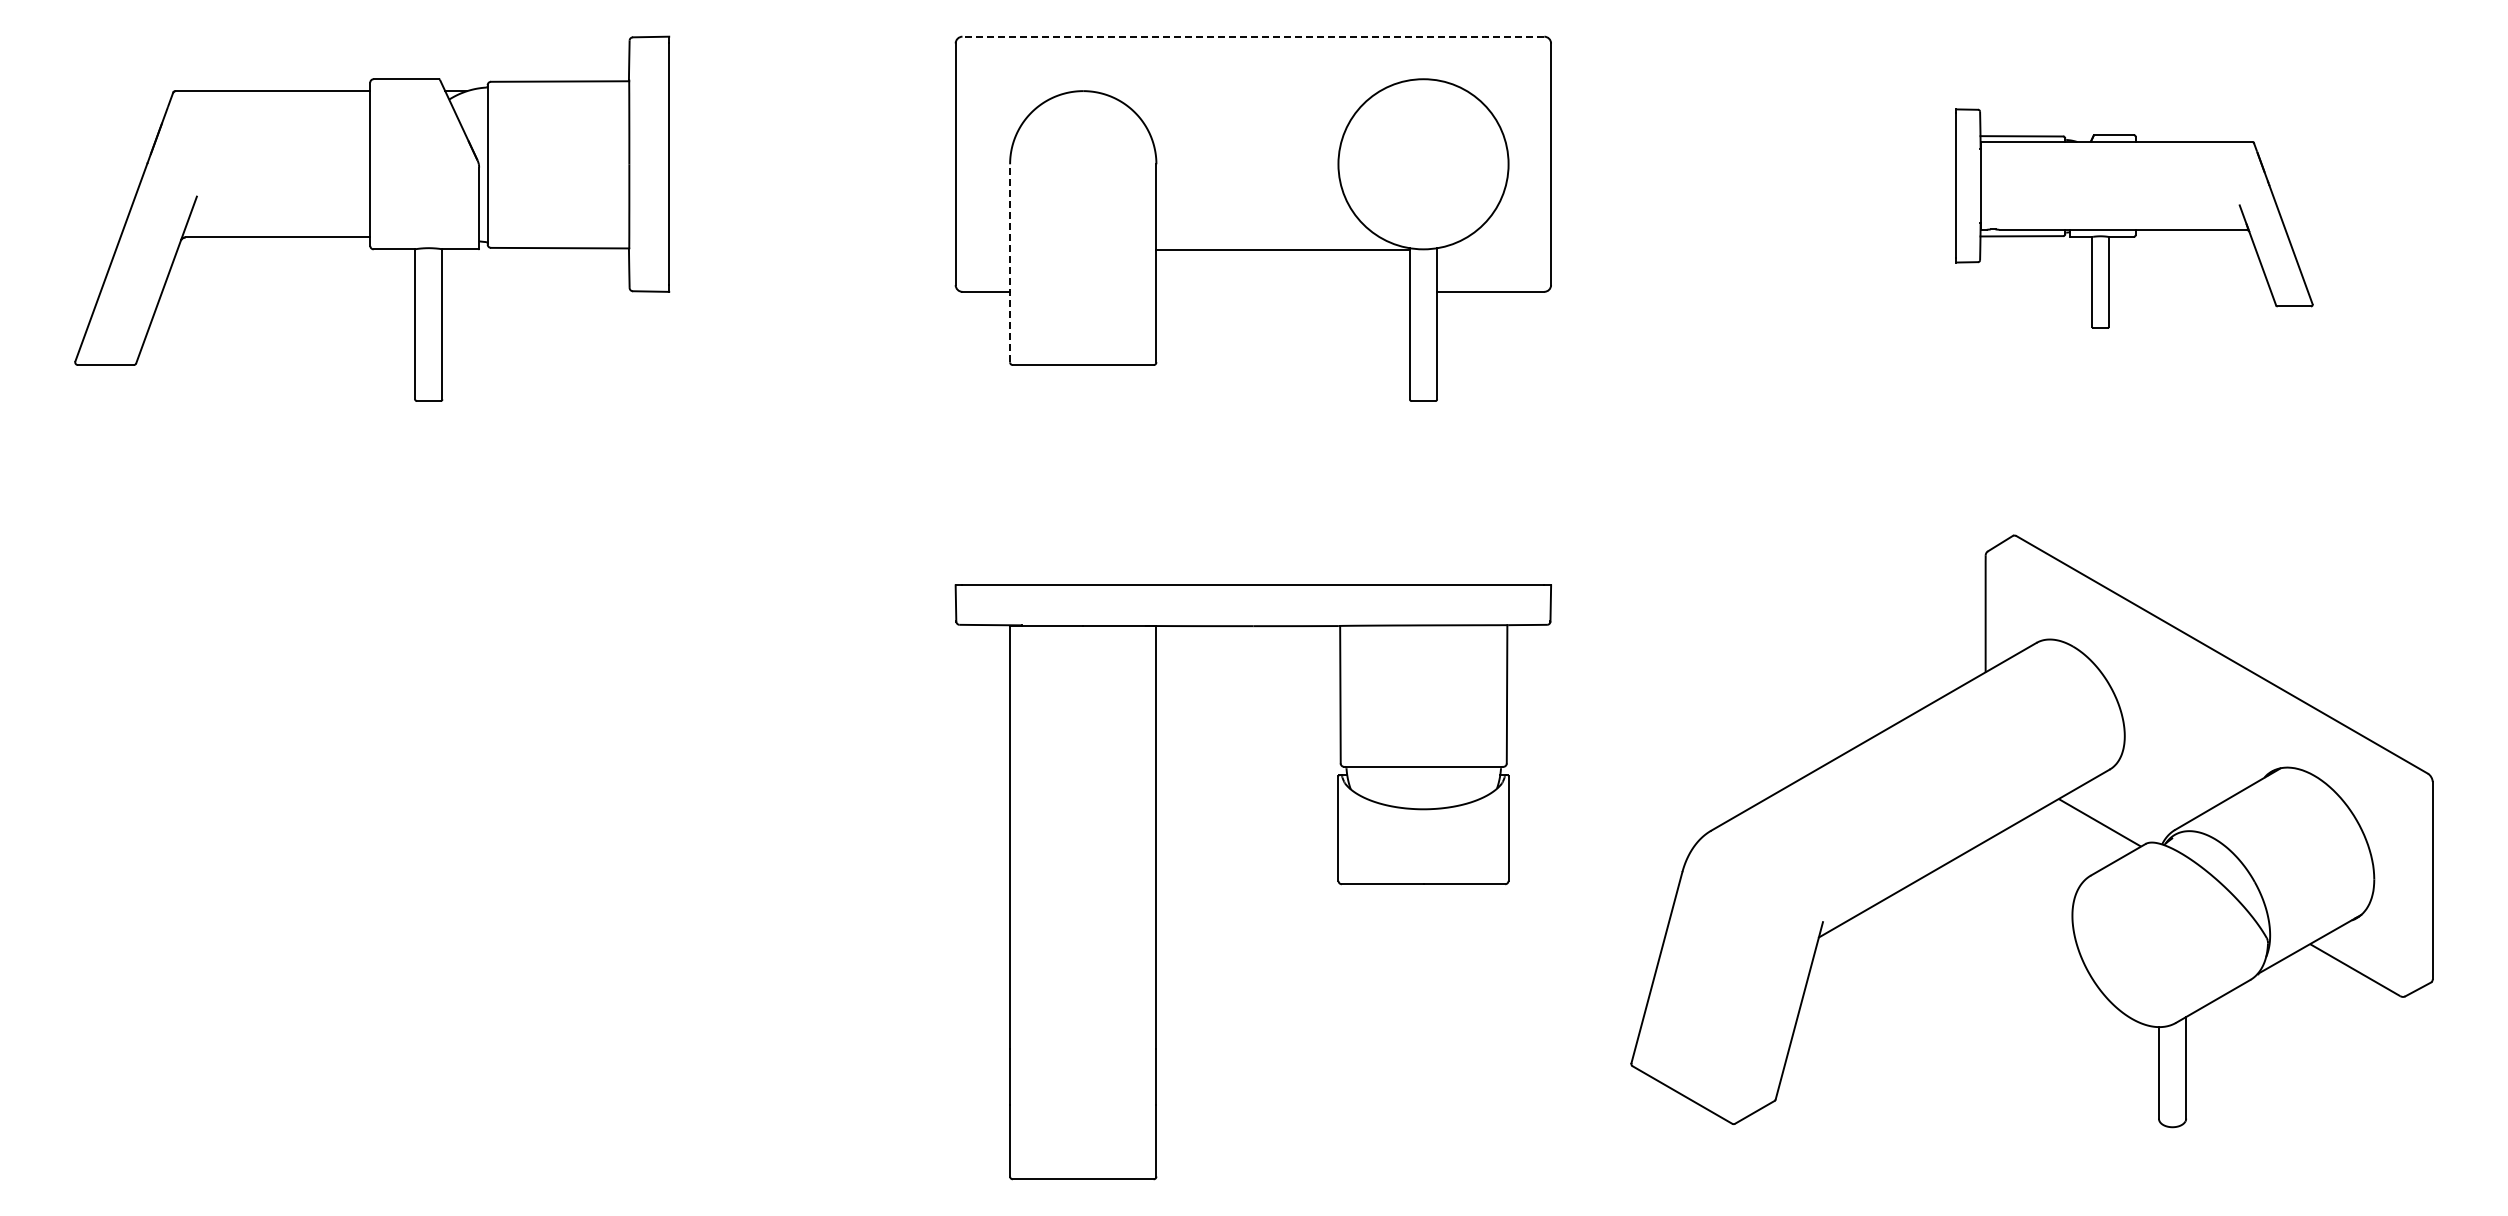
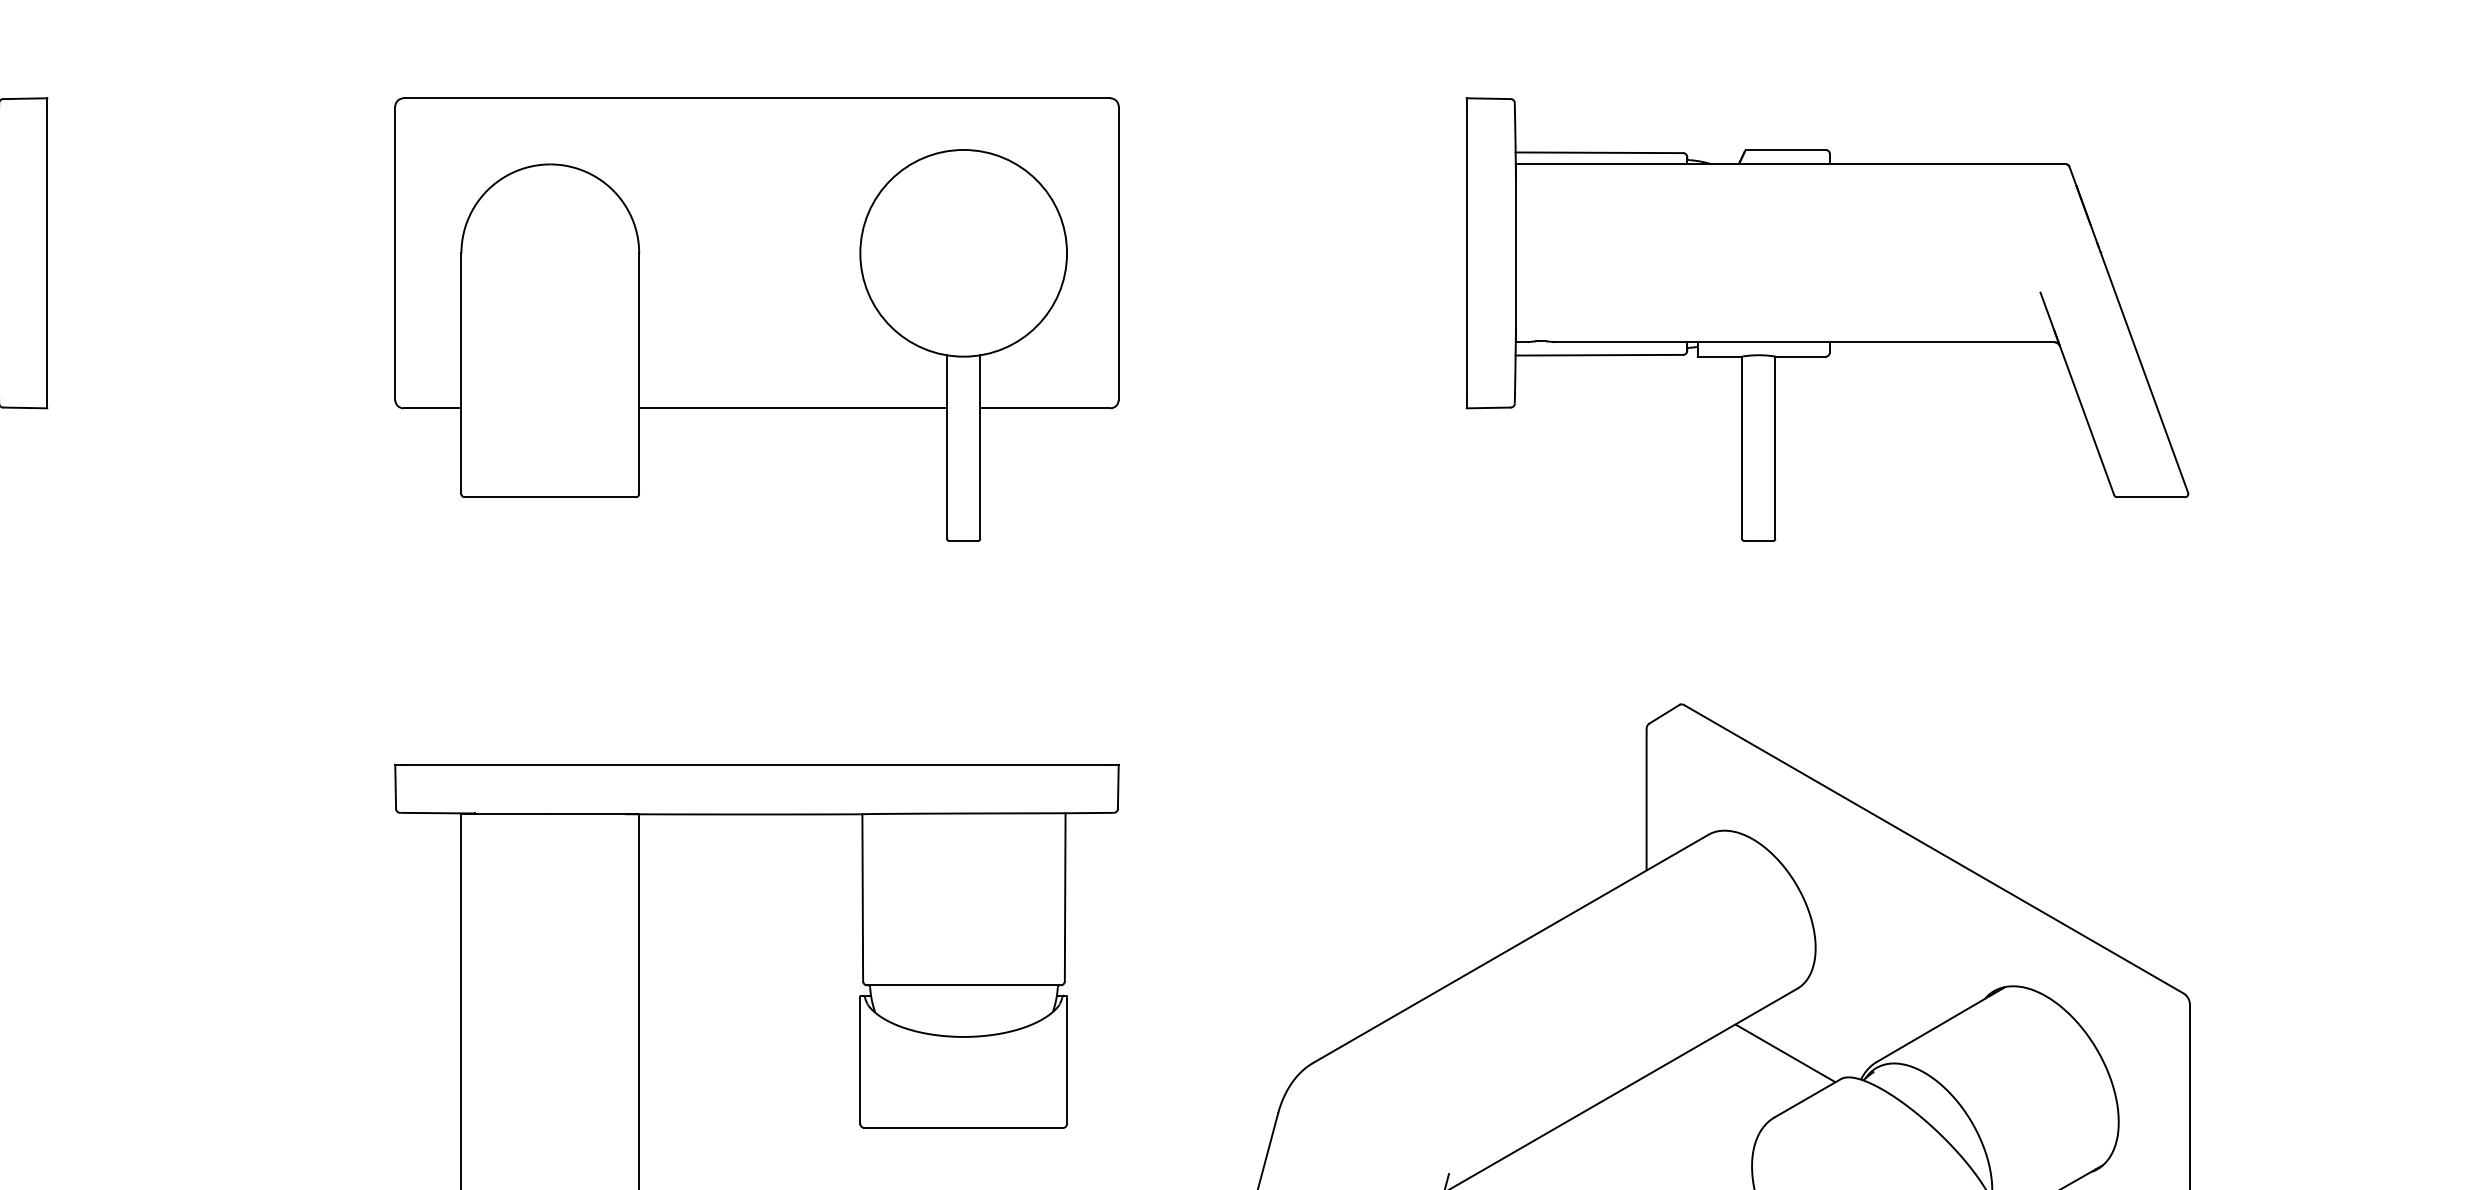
line: (1253, 36) -> (757, 98), dashed -> solid
part: (2134, 218) -> (1827, 319), size x1.67
line: (1282, 249) -> (792, 407), moved
line: (1010, 262) -> (461, 372), dashed -> solid

